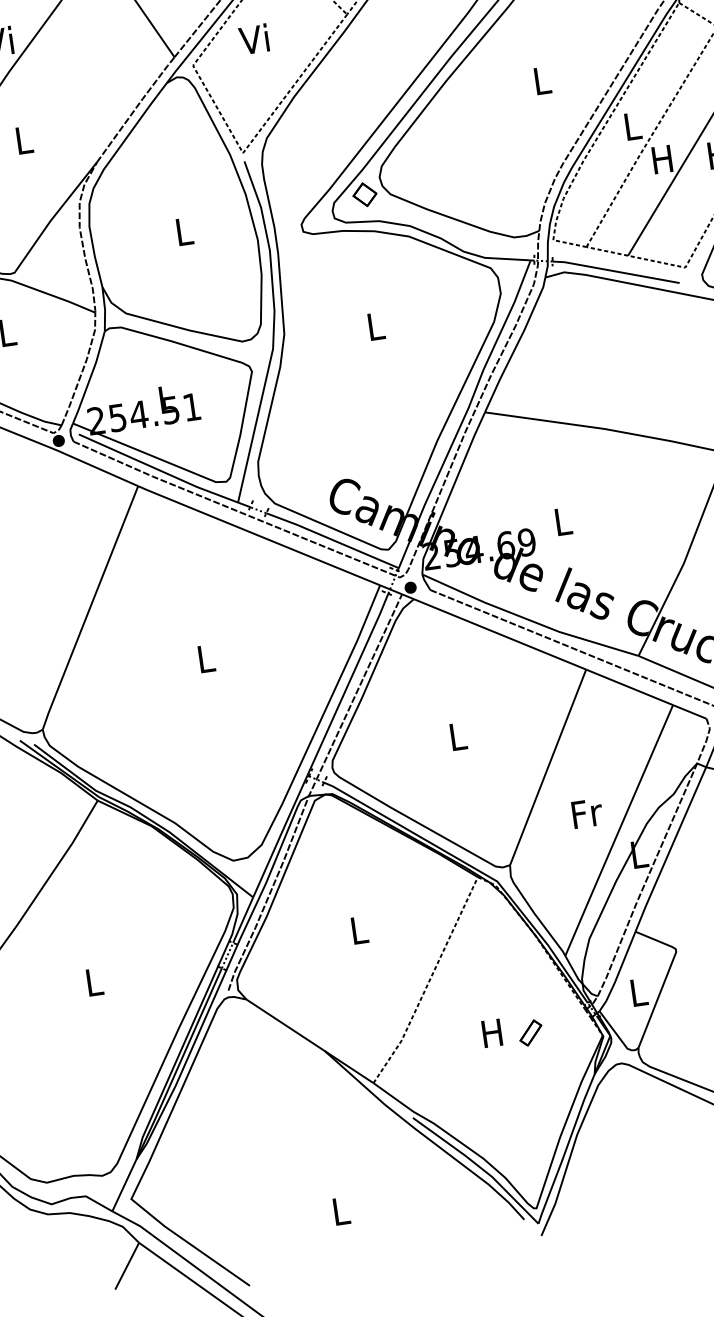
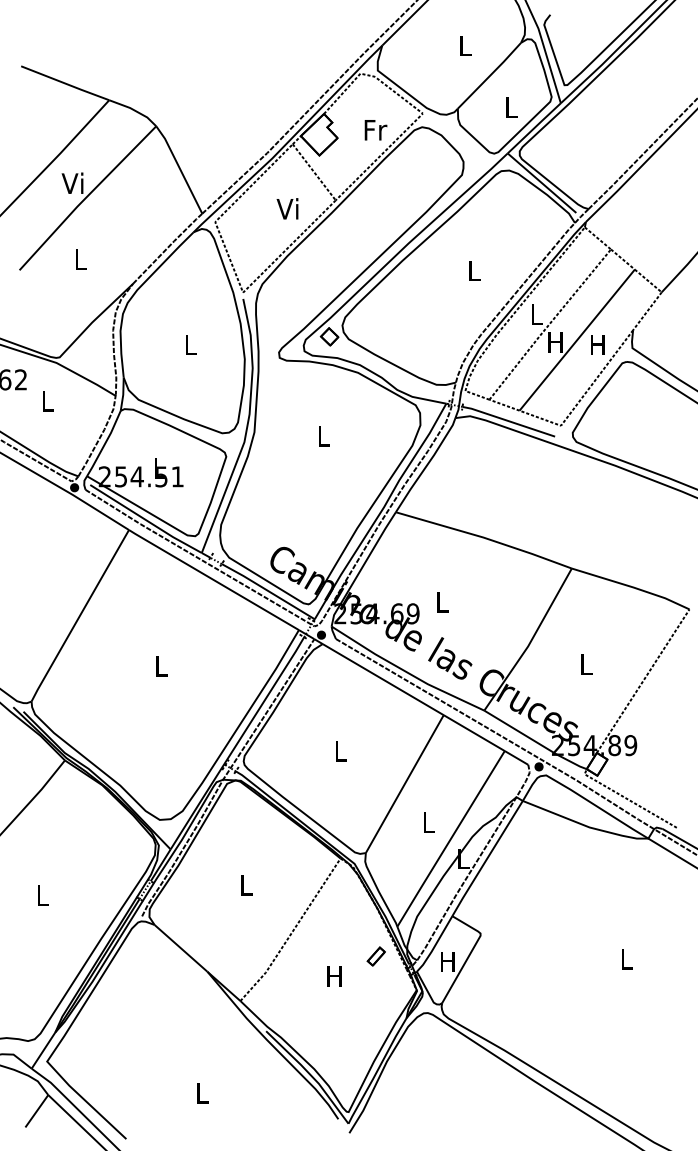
text: (253, 38) -> (287, 208), moved
text: (587, 813) -> (429, 822), Fr -> L
text: (637, 992) -> (447, 961), L -> H
part: (529, 1033) -> (375, 956), moved

